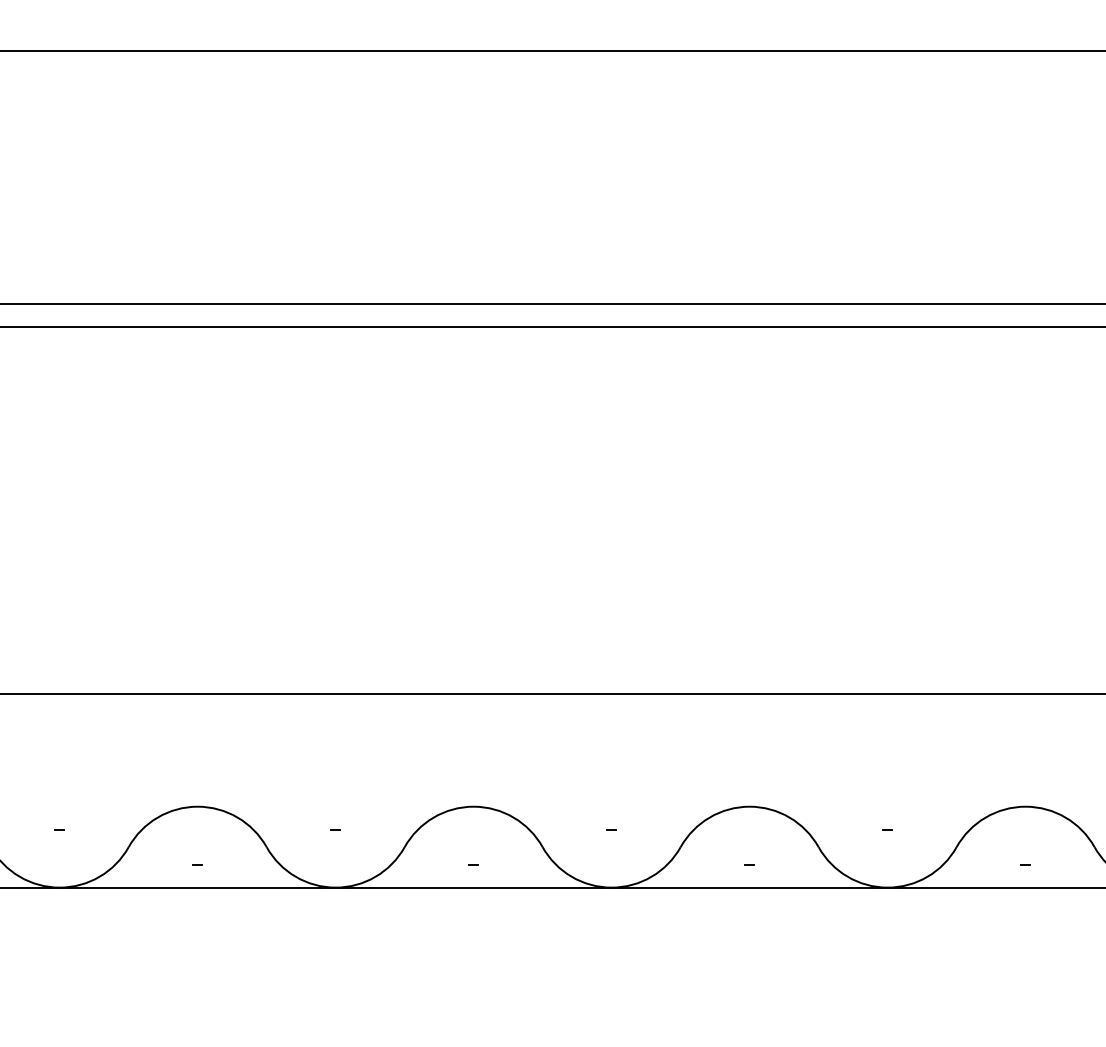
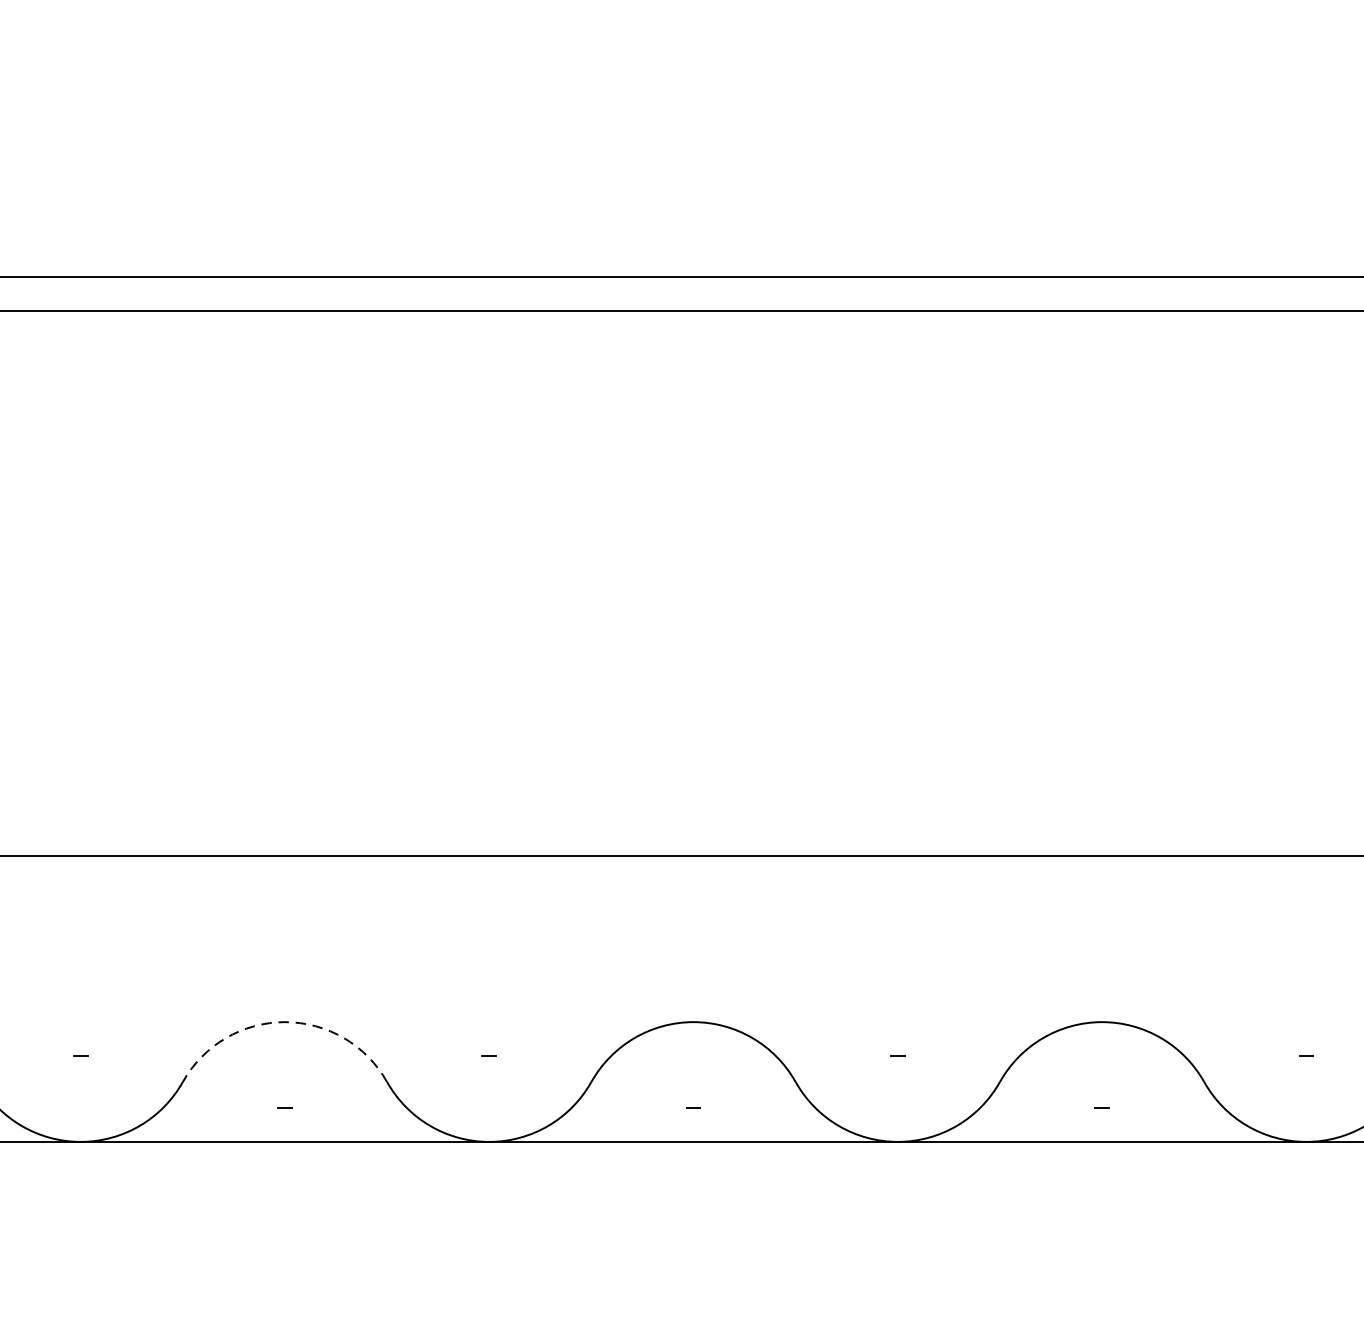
arc: (197, 806) -> (284, 1021), solid -> dashed

